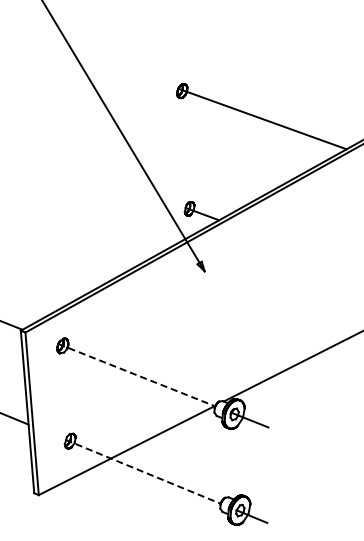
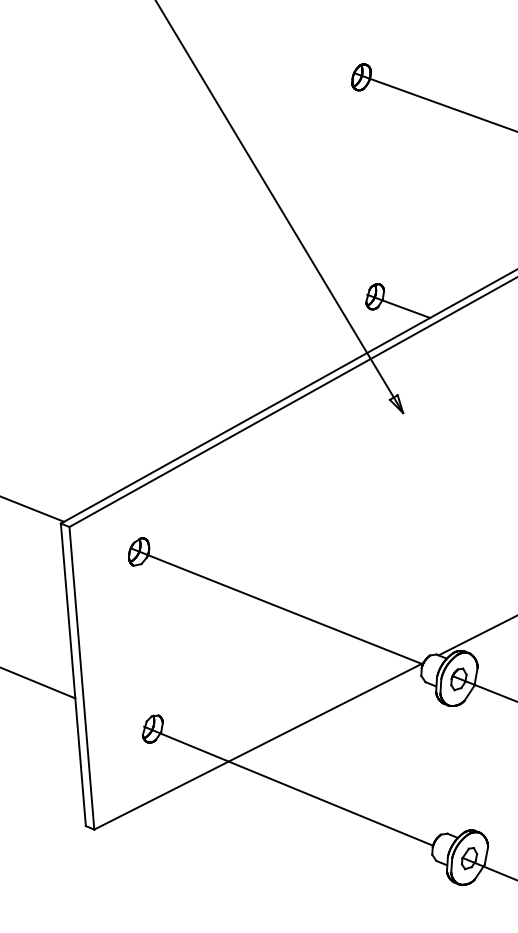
line: (137, 375) -> (278, 606), dashed -> solid
line: (143, 471) -> (289, 785), dashed -> solid

